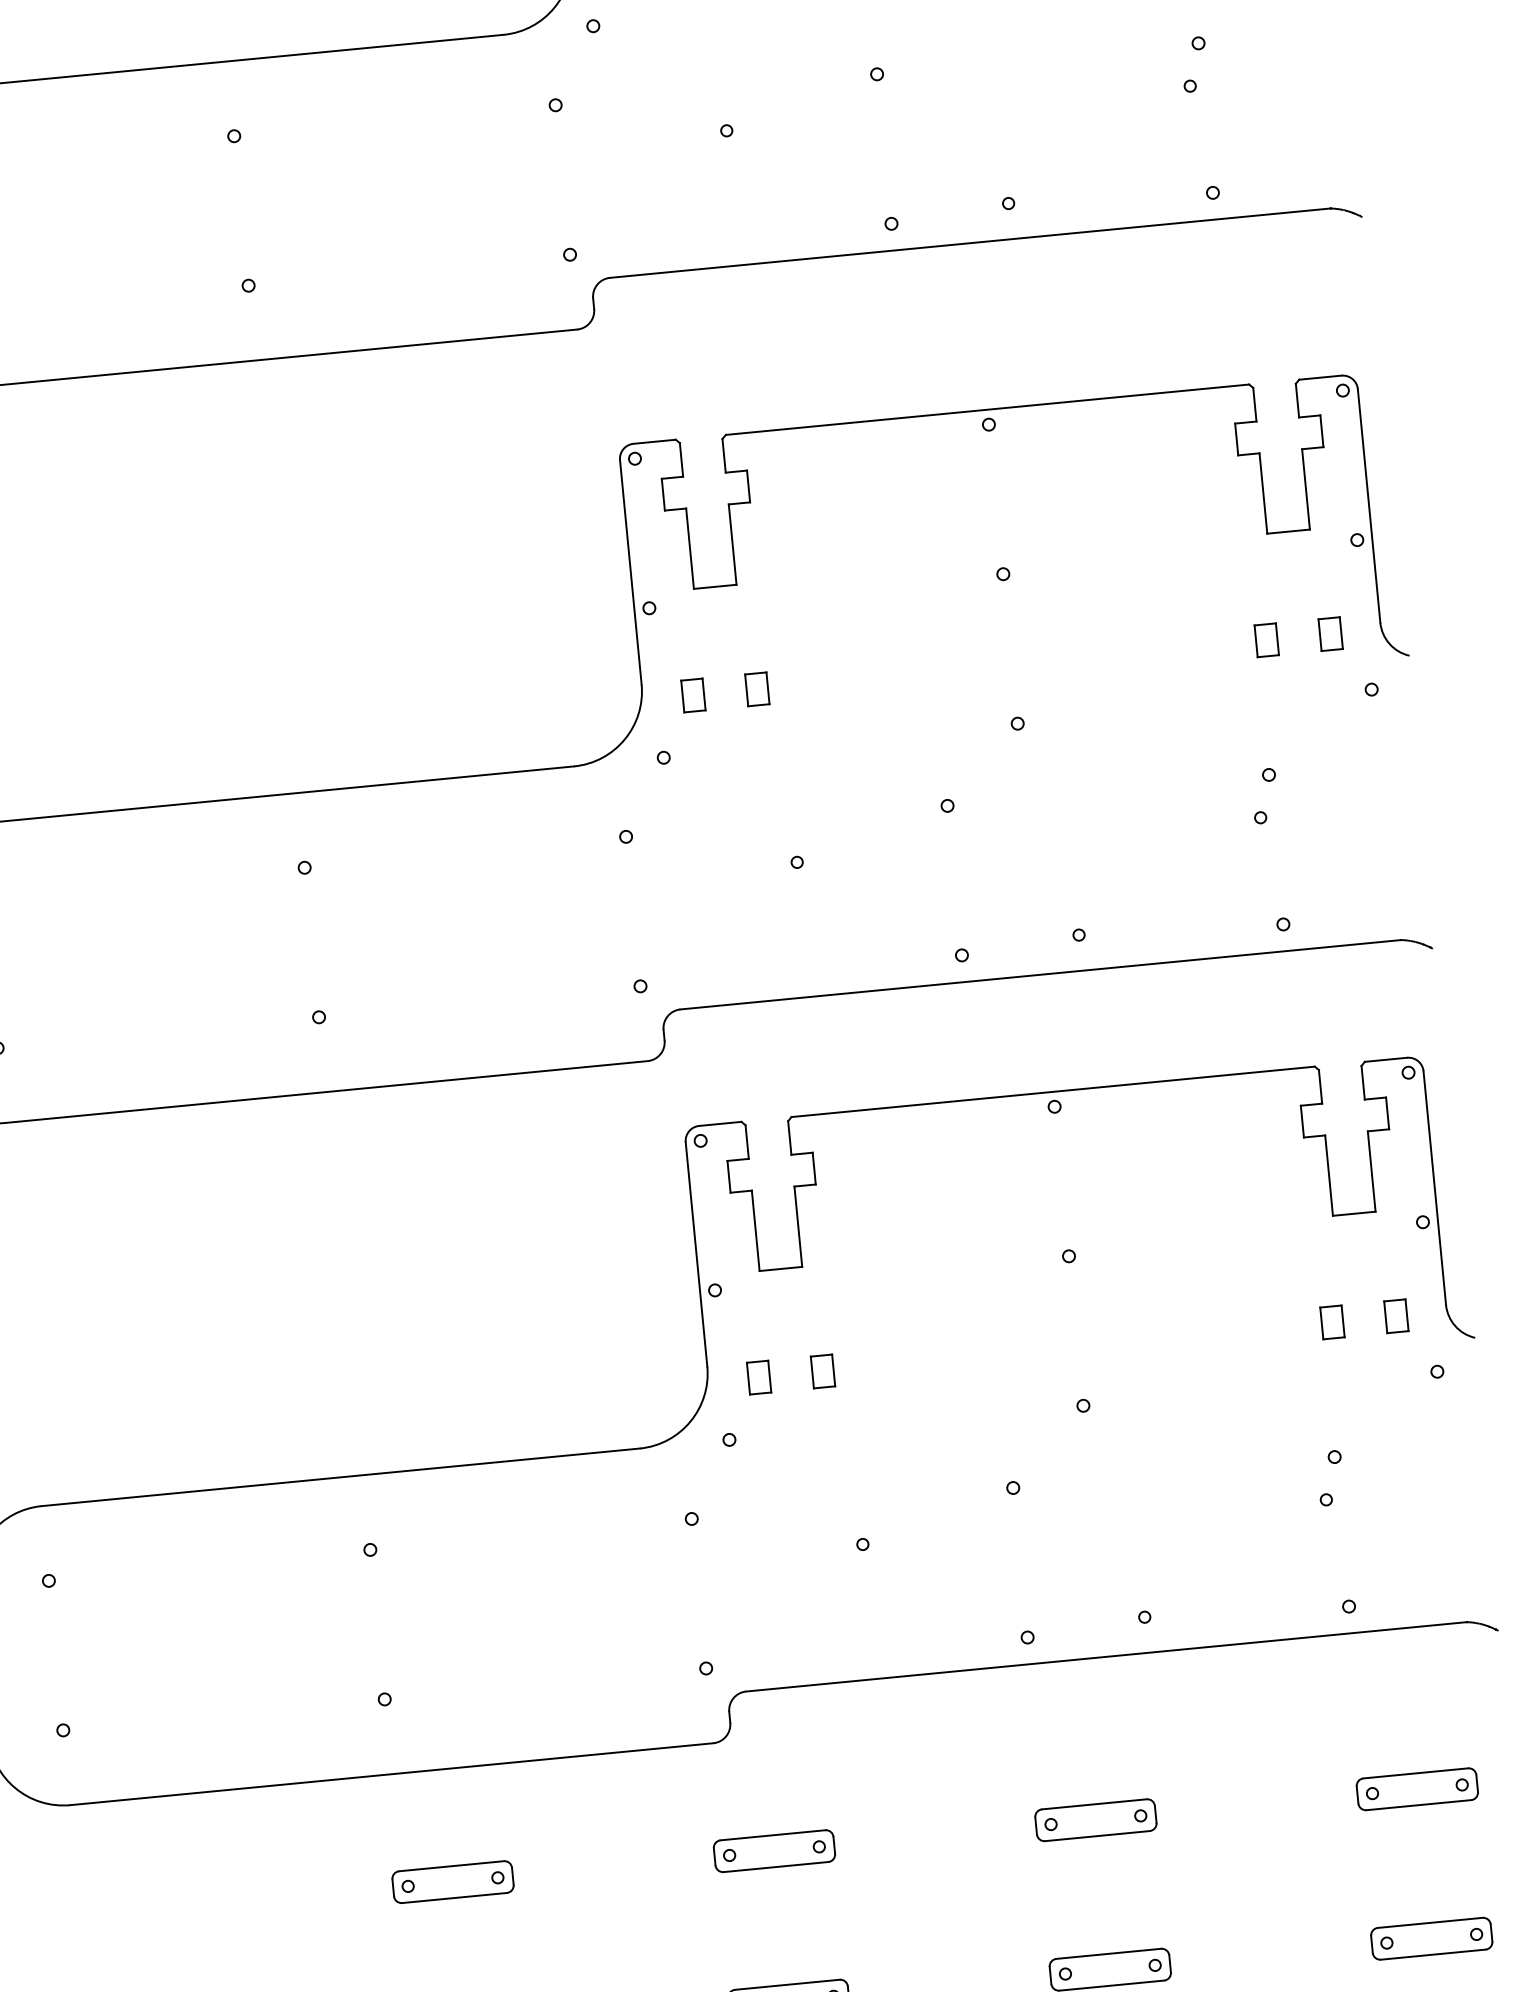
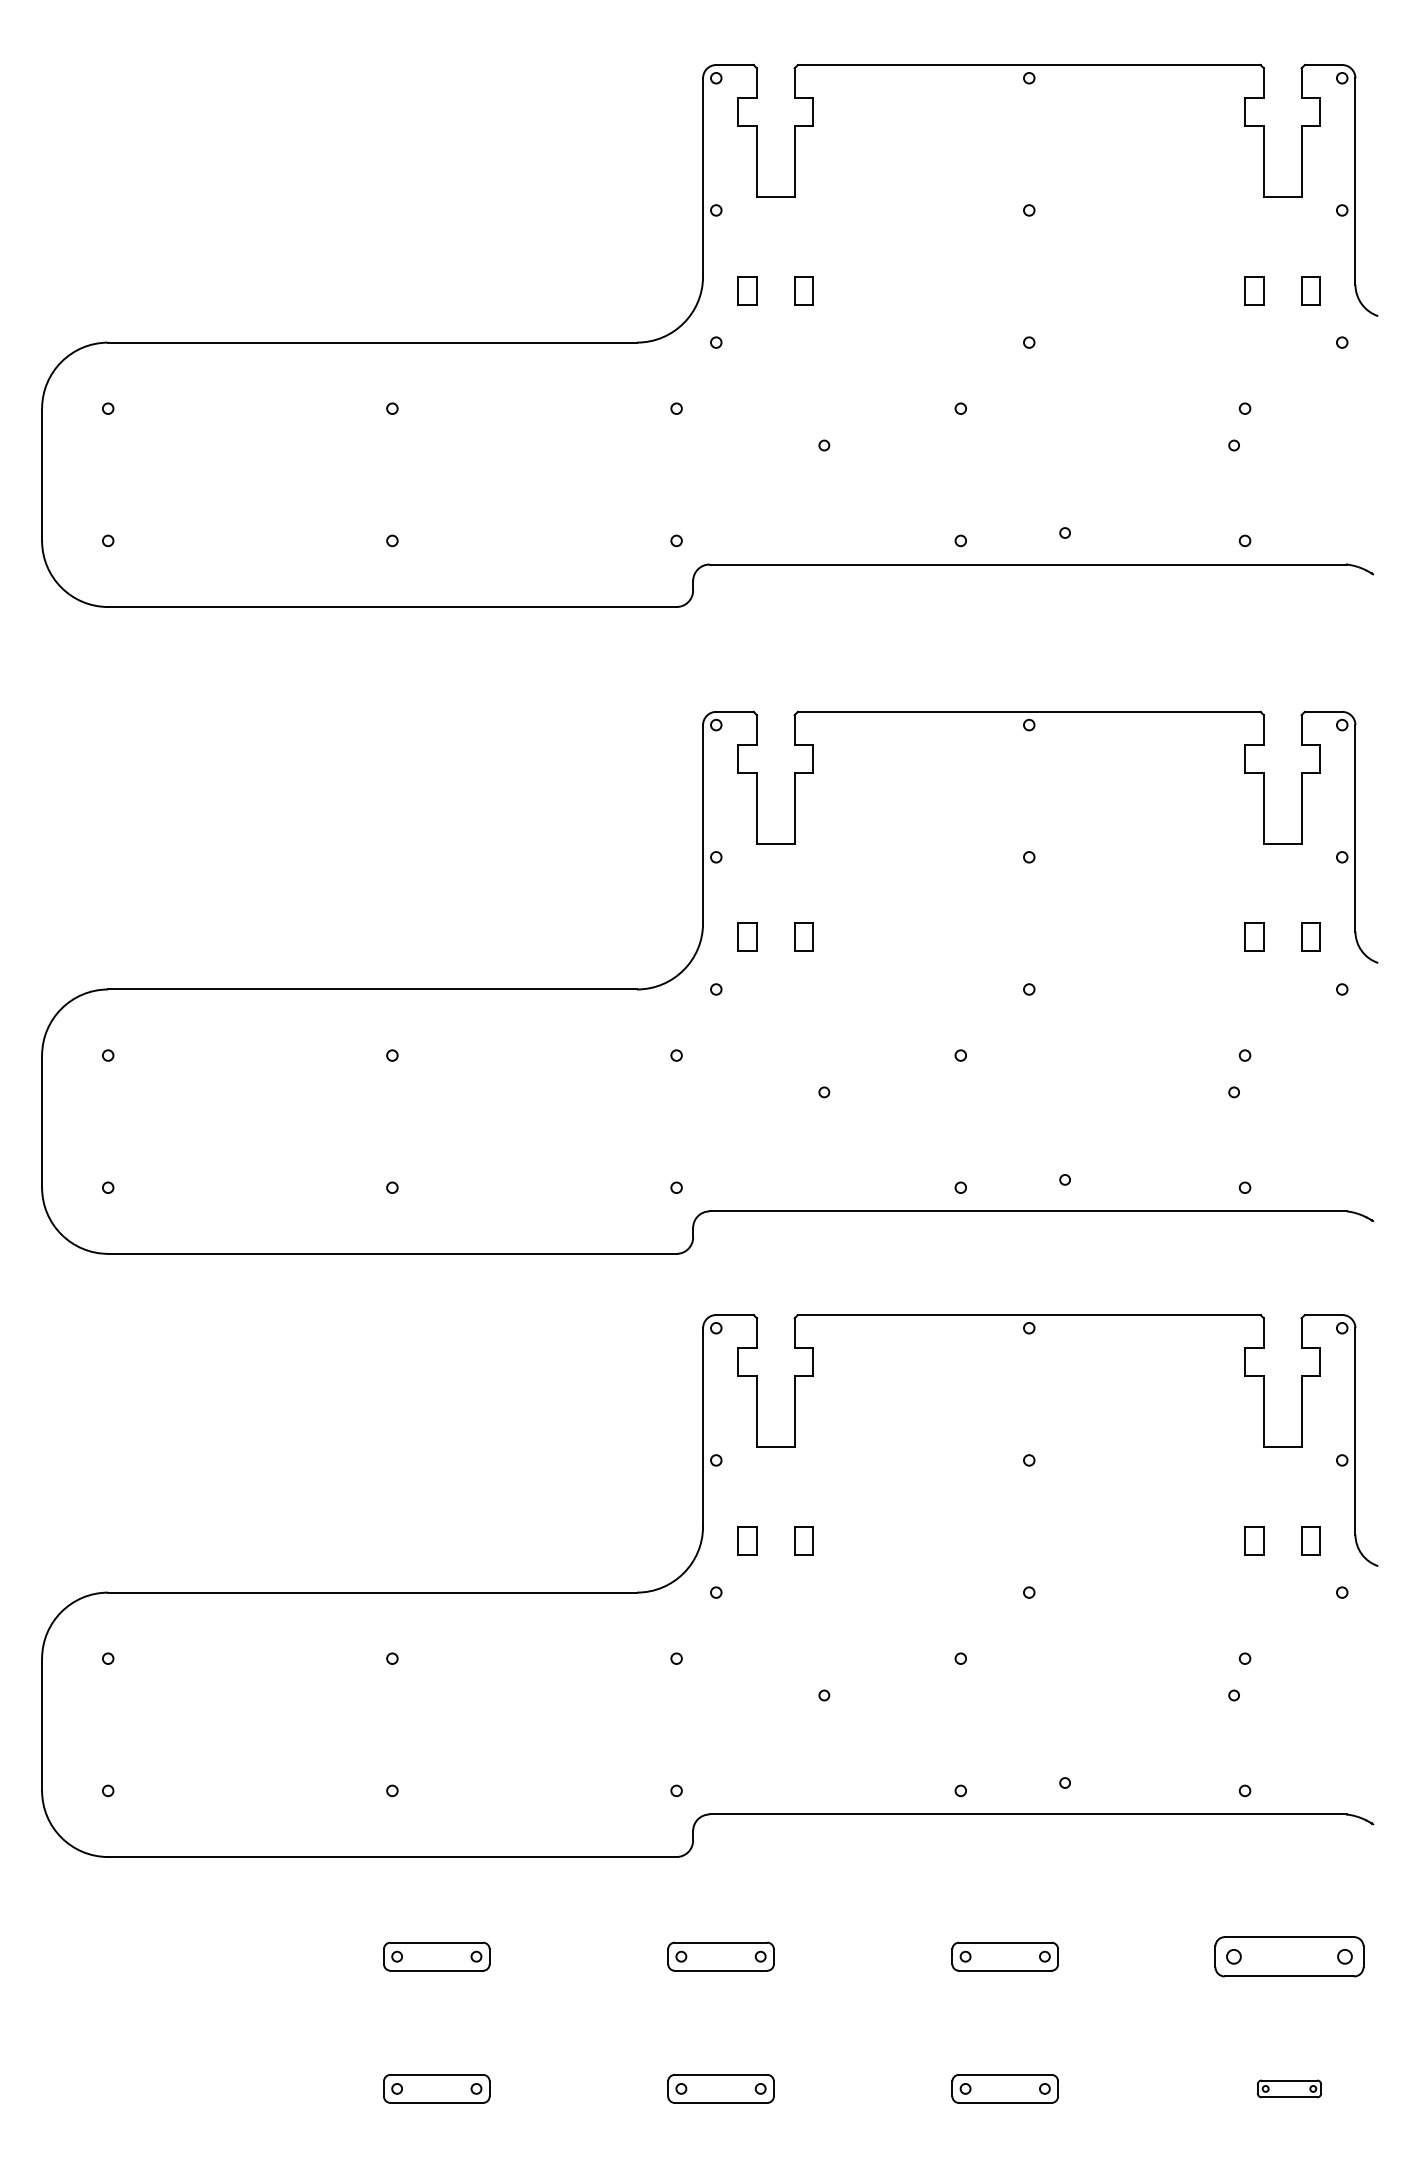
part: (1417, 1789) -> (1289, 1956), size x1.4
part: (1431, 1938) -> (1289, 2088), size x0.6

